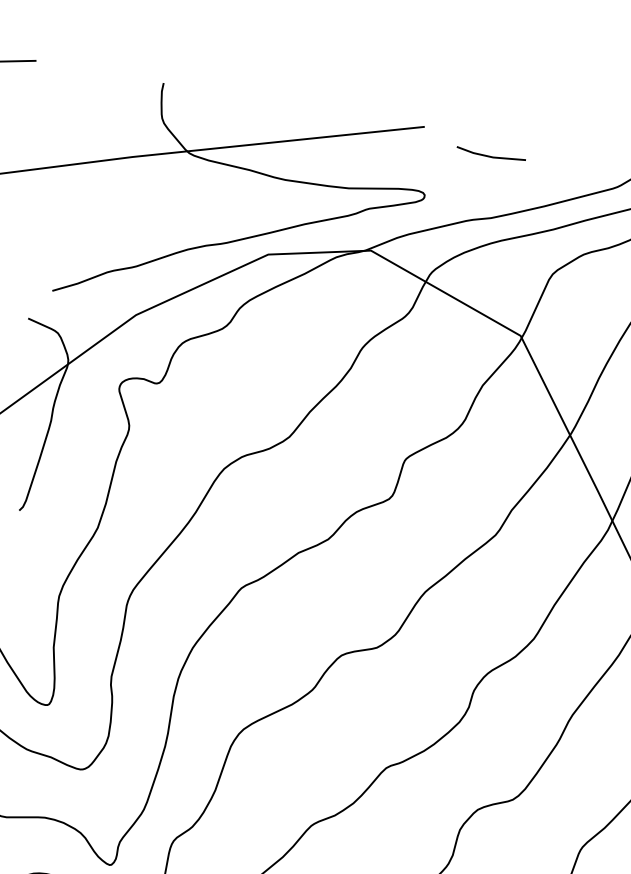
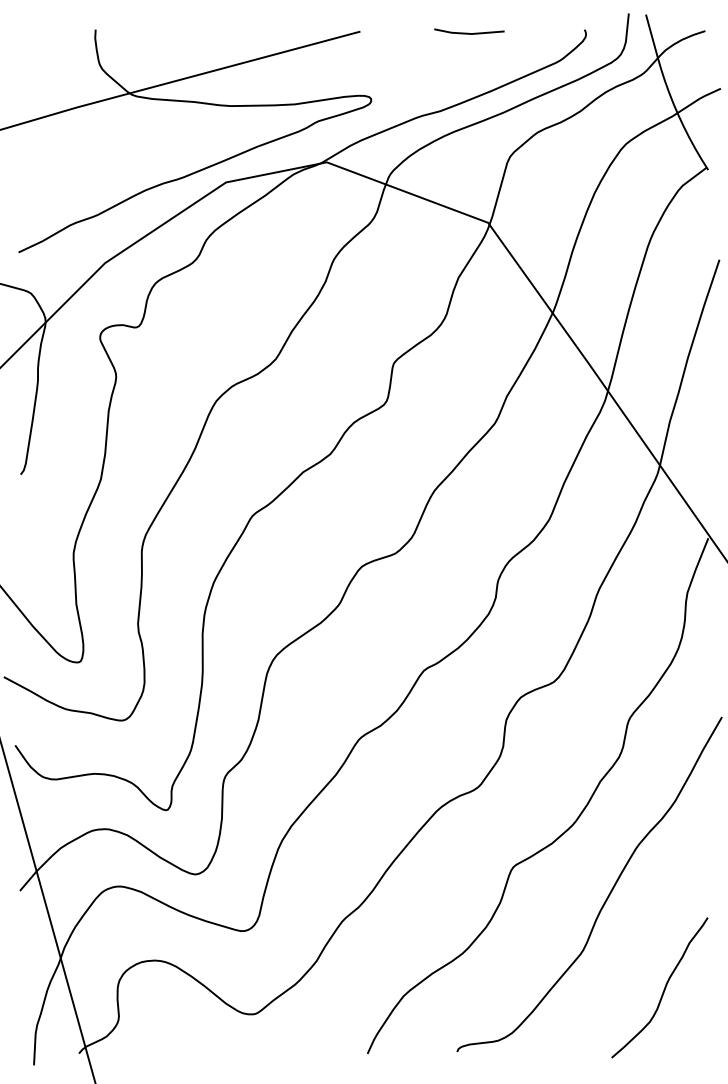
line: (490, 155) -> (468, 32), moved

